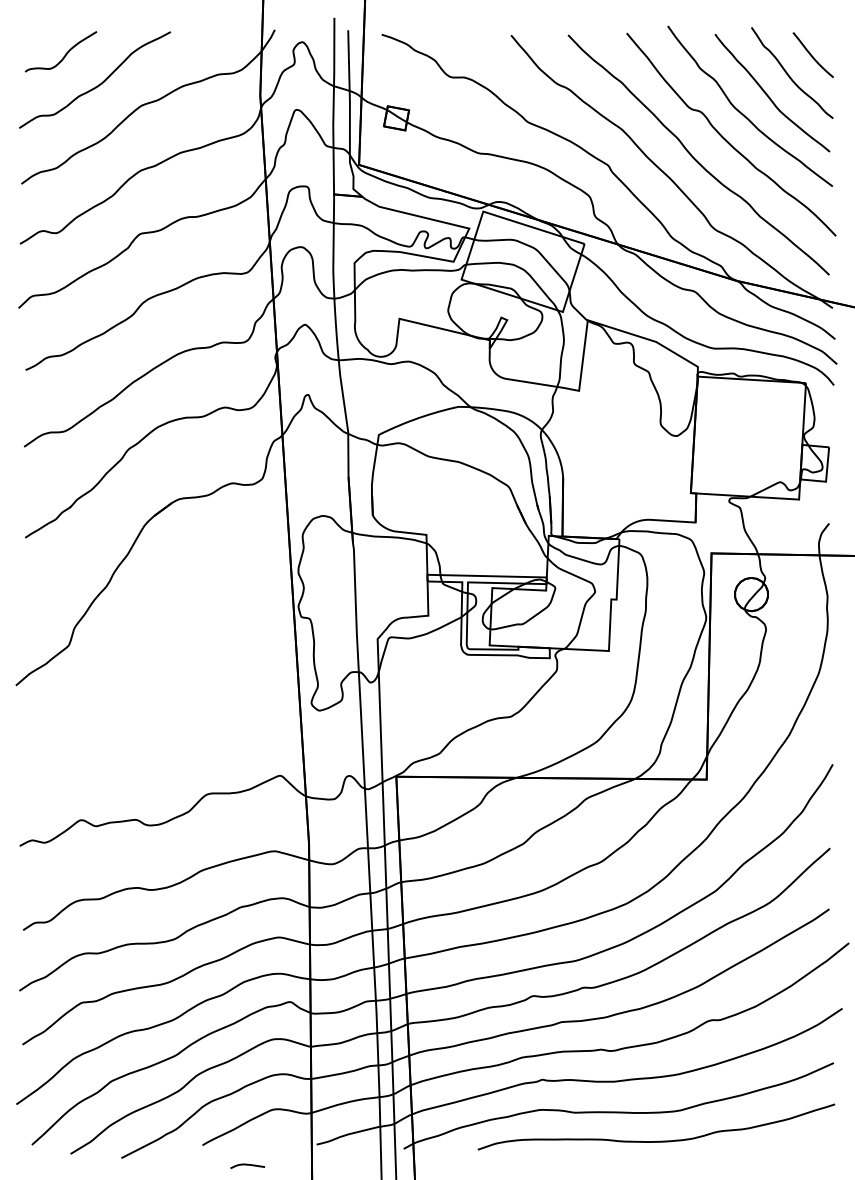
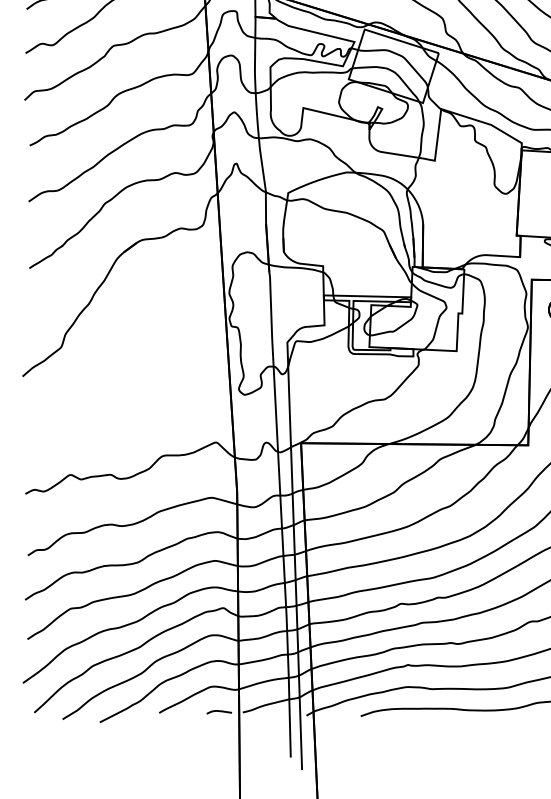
curve: (247, 1165) -> (219, 711), moved

